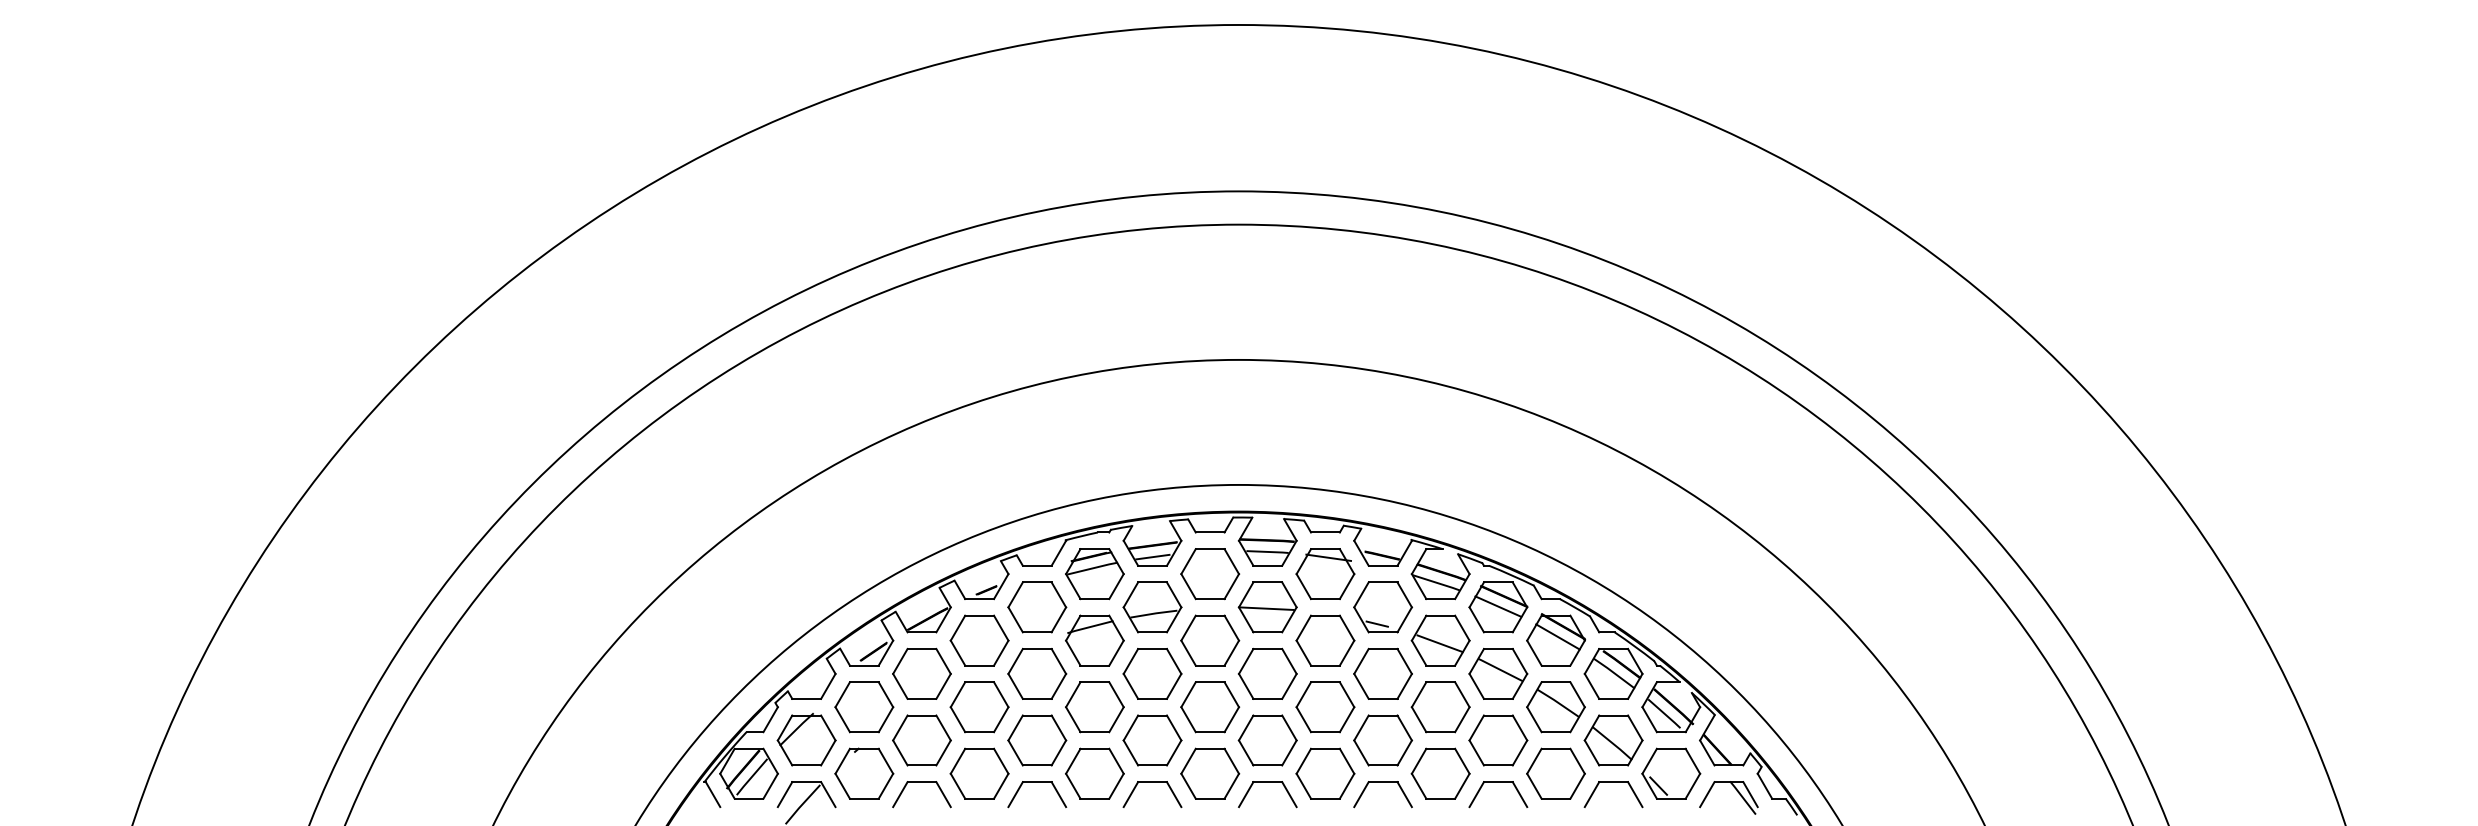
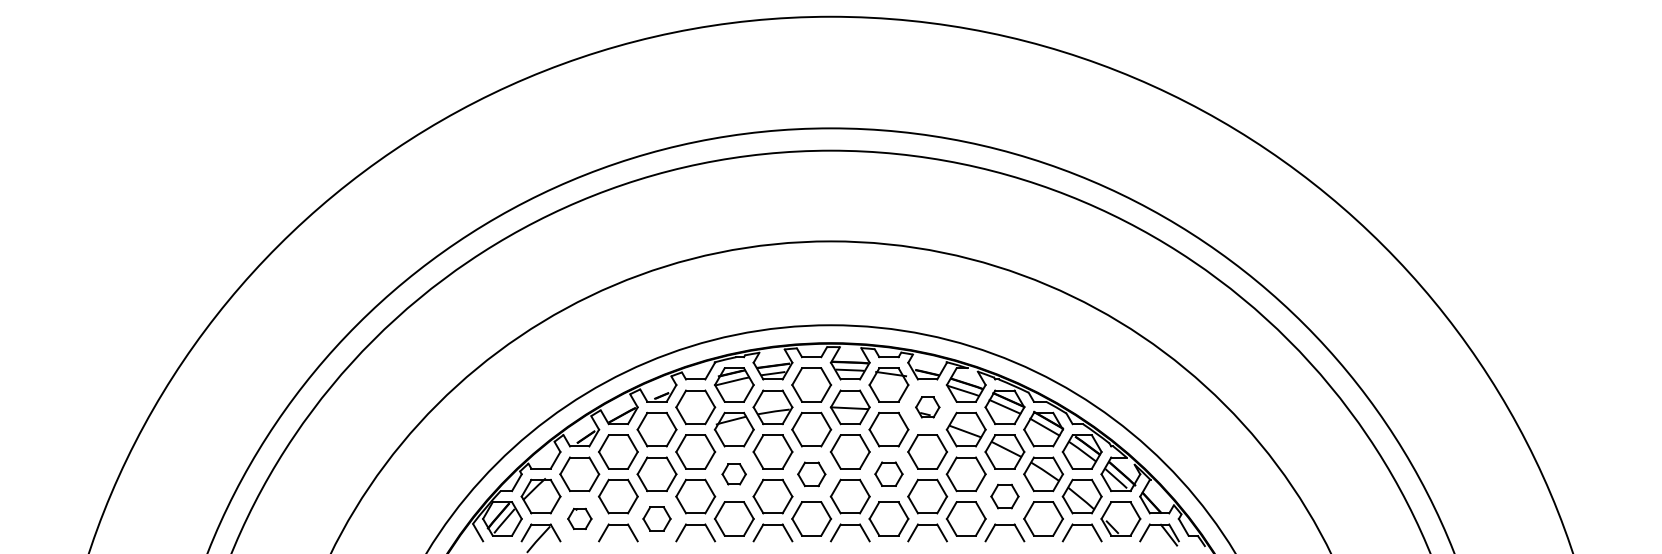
part: (1382, 607) -> (927, 407), size x0.6
part: (1324, 706) -> (888, 473), size x0.7
part: (1093, 707) -> (733, 474), size x0.6
part: (1209, 707) -> (811, 474), size x0.7
part: (1497, 740) -> (1004, 496), size x0.7
part: (863, 773) -> (579, 518), size x0.6
part: (978, 773) -> (656, 518), size x0.7

